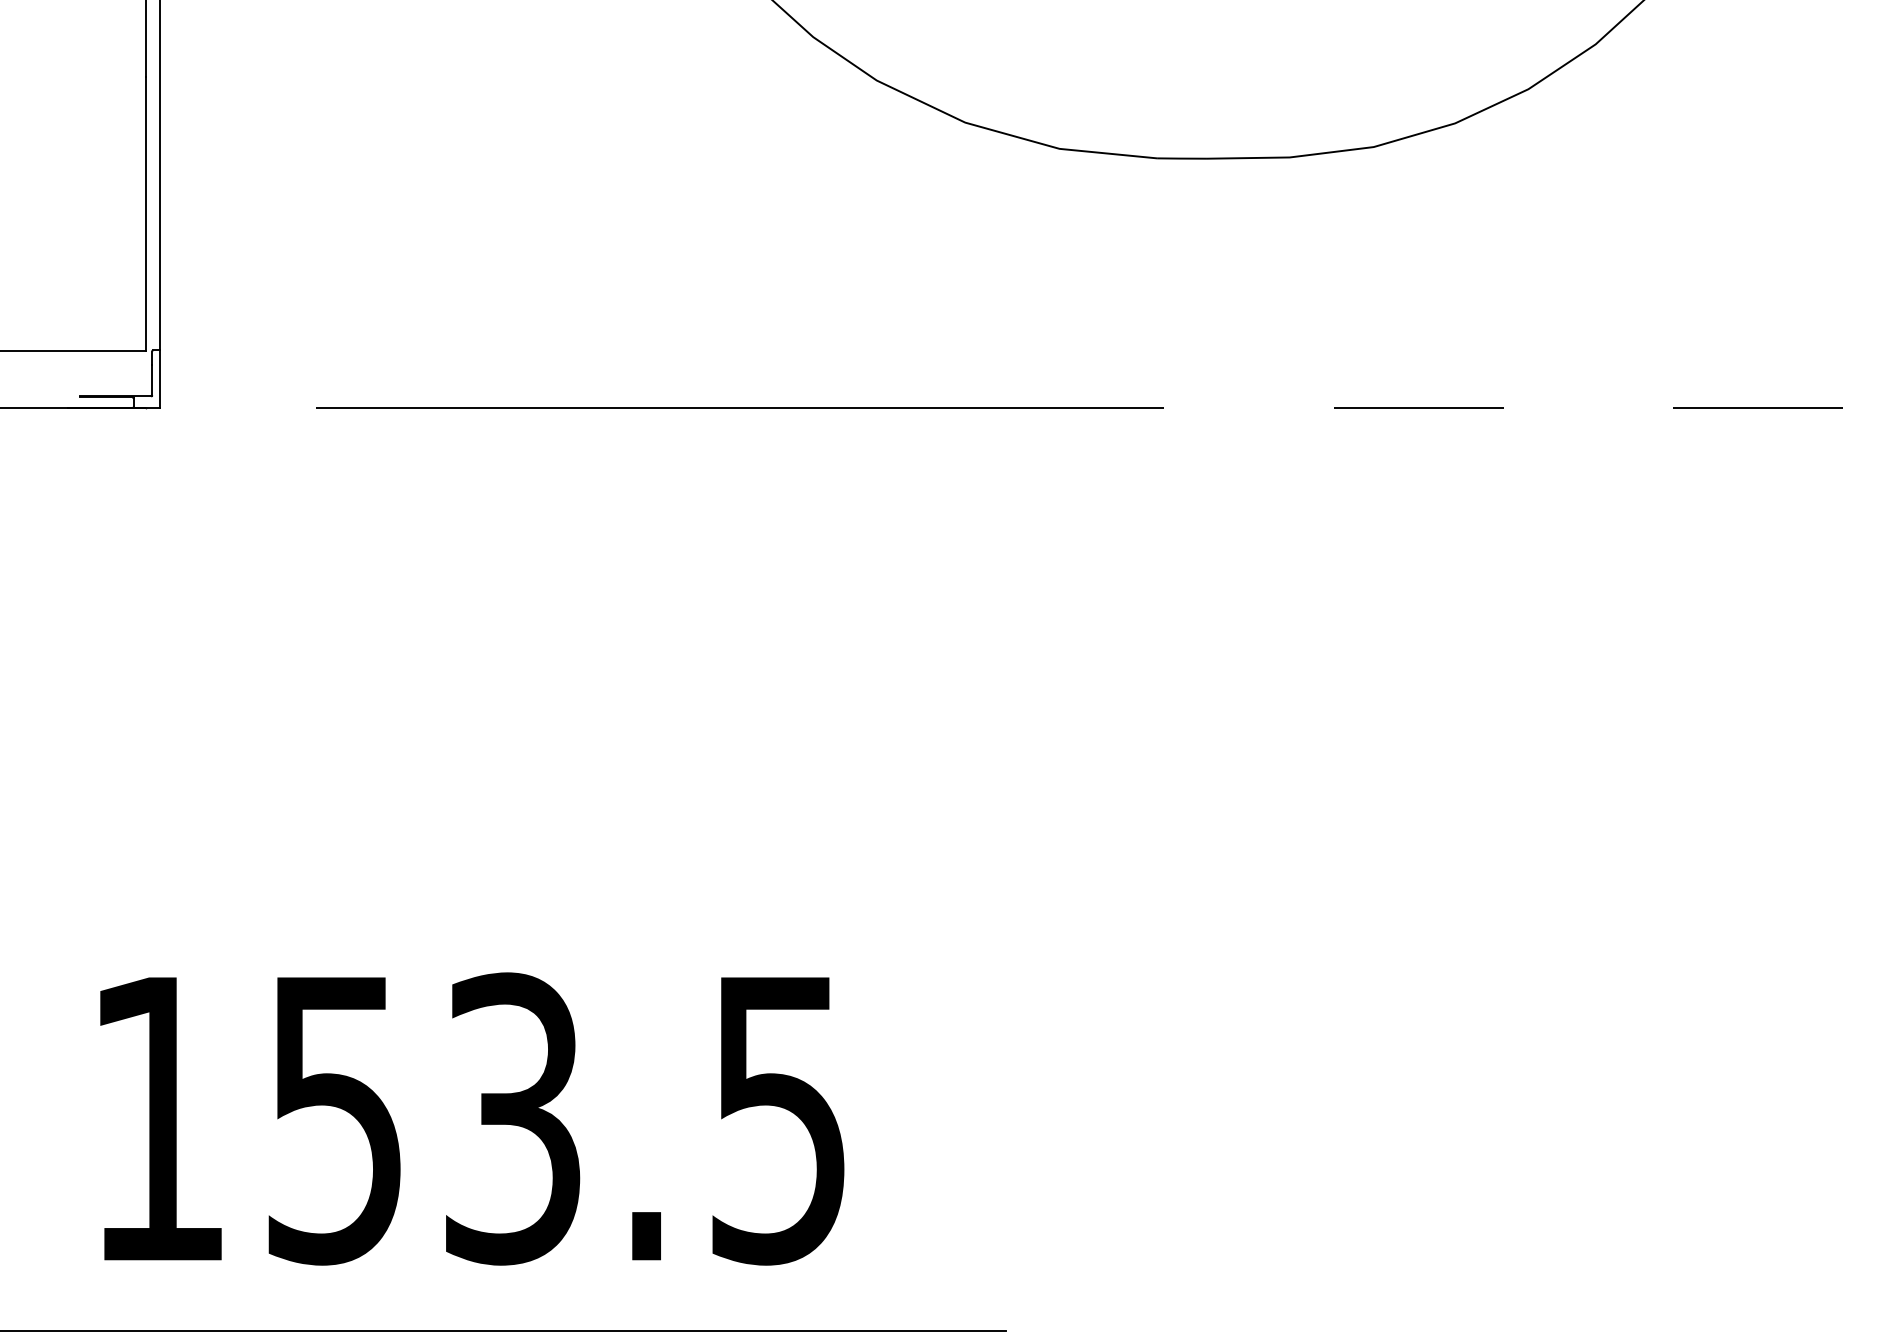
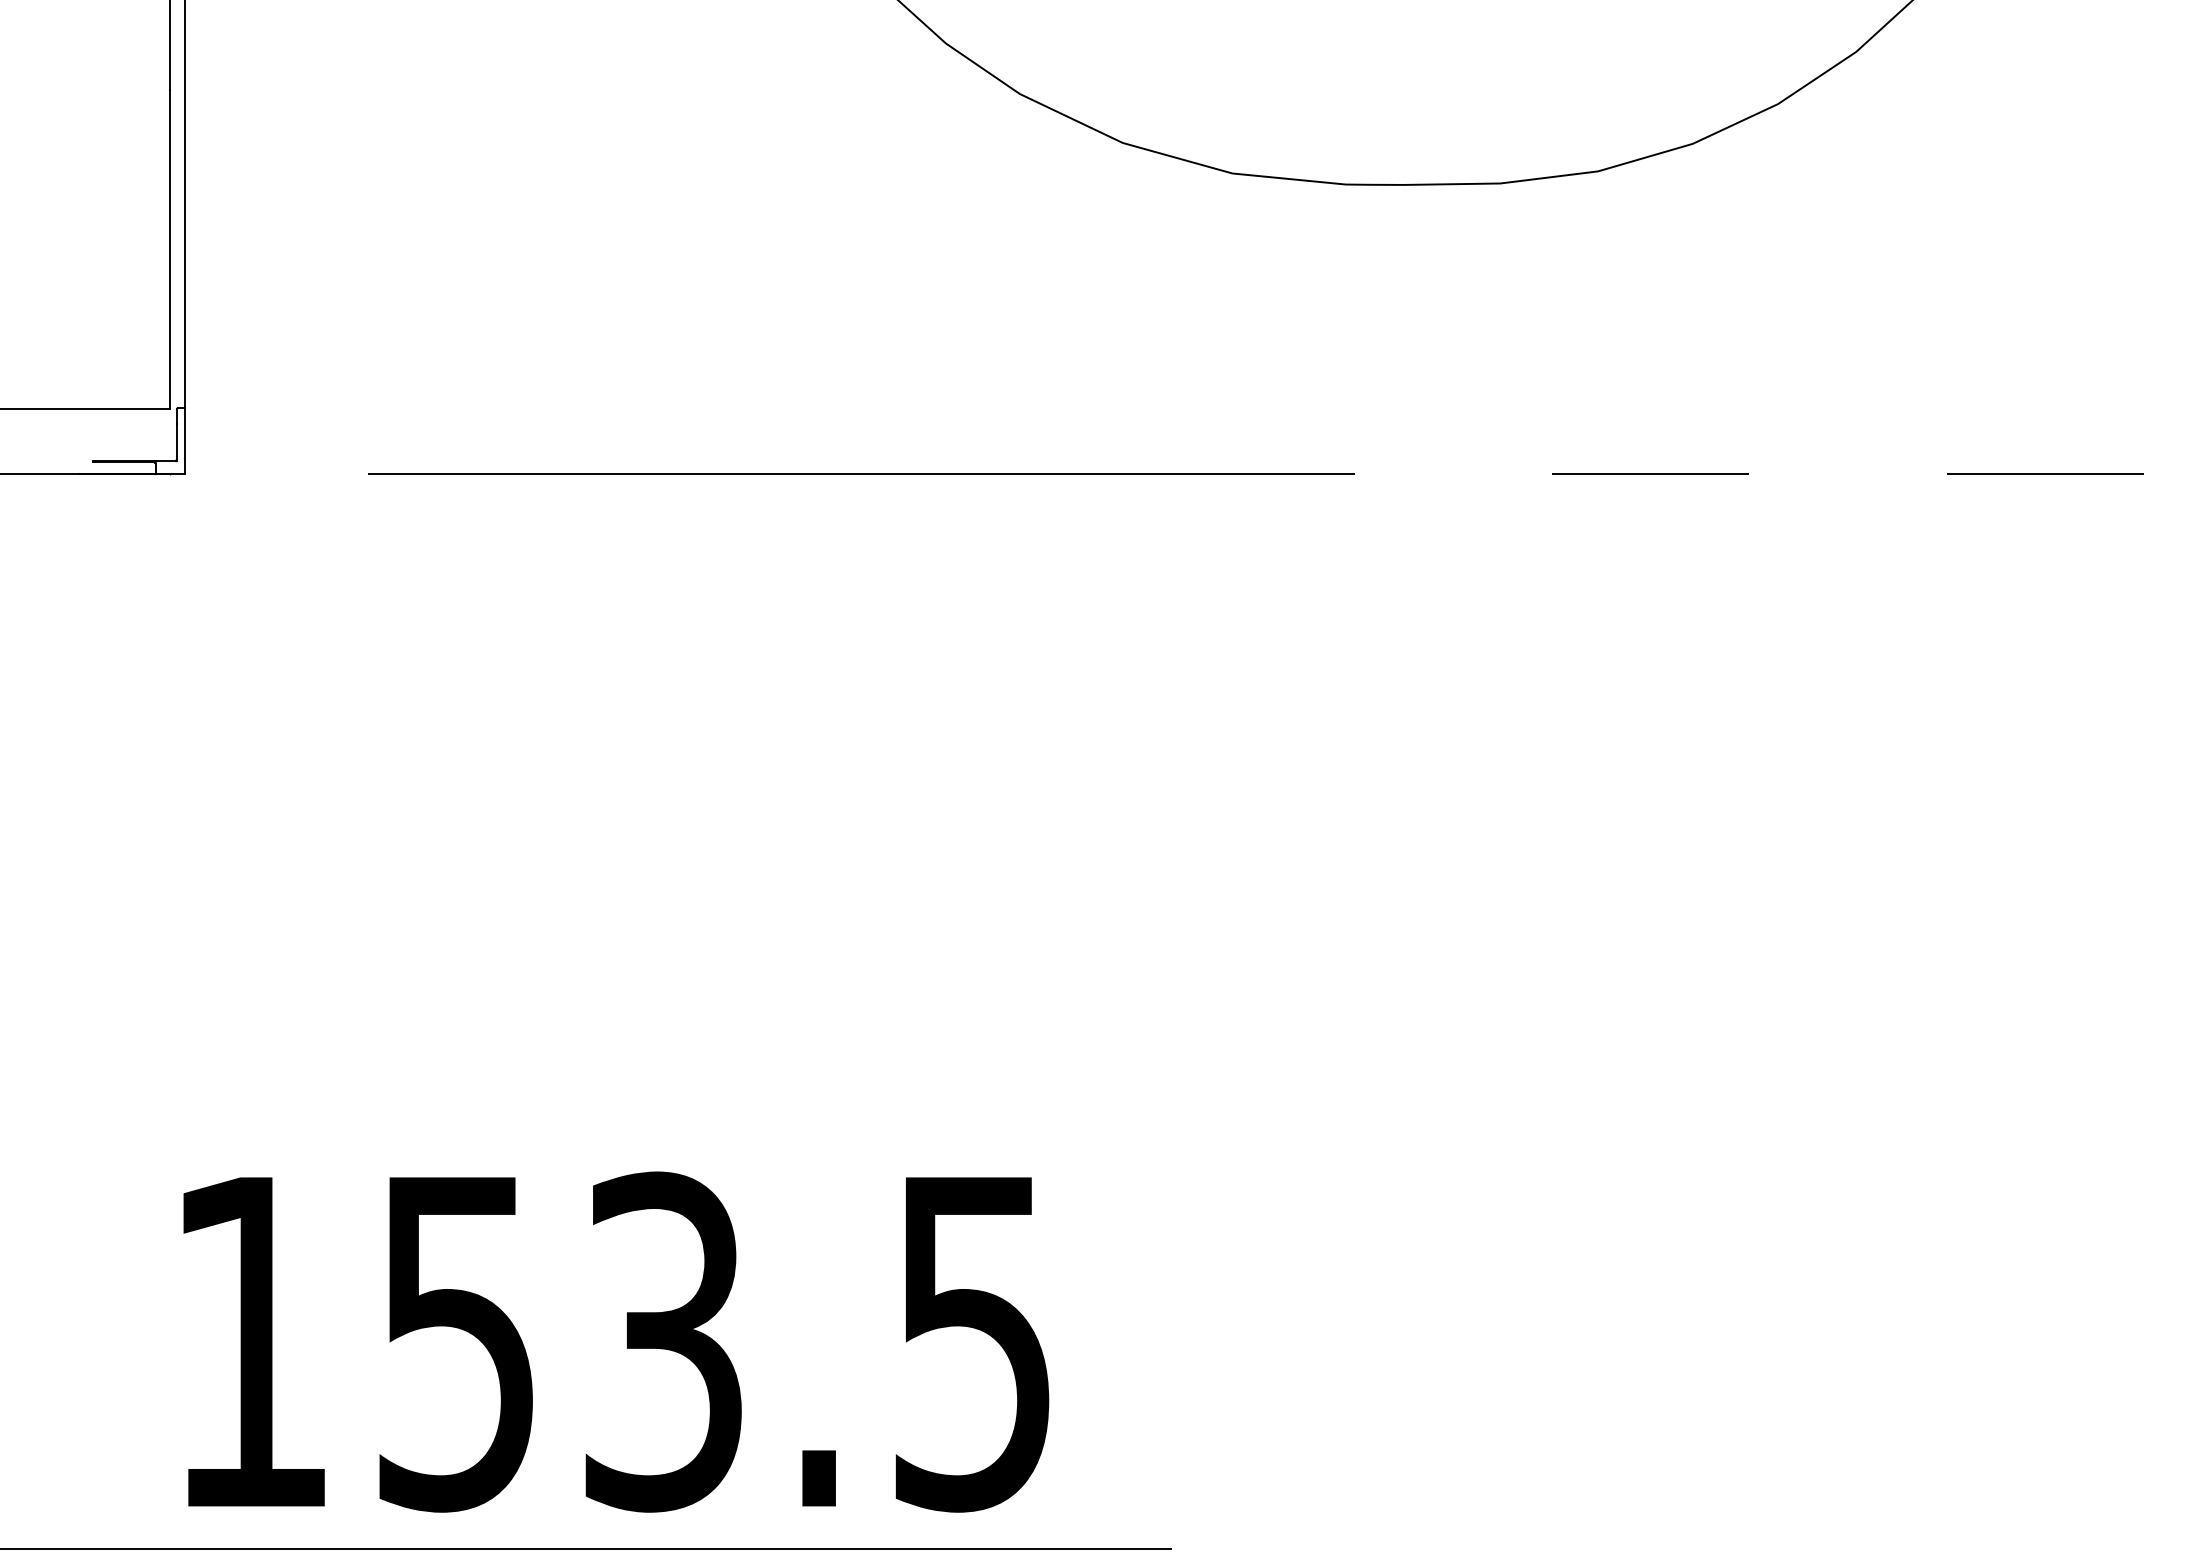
text: (472, 1118) -> (616, 1341), moved

